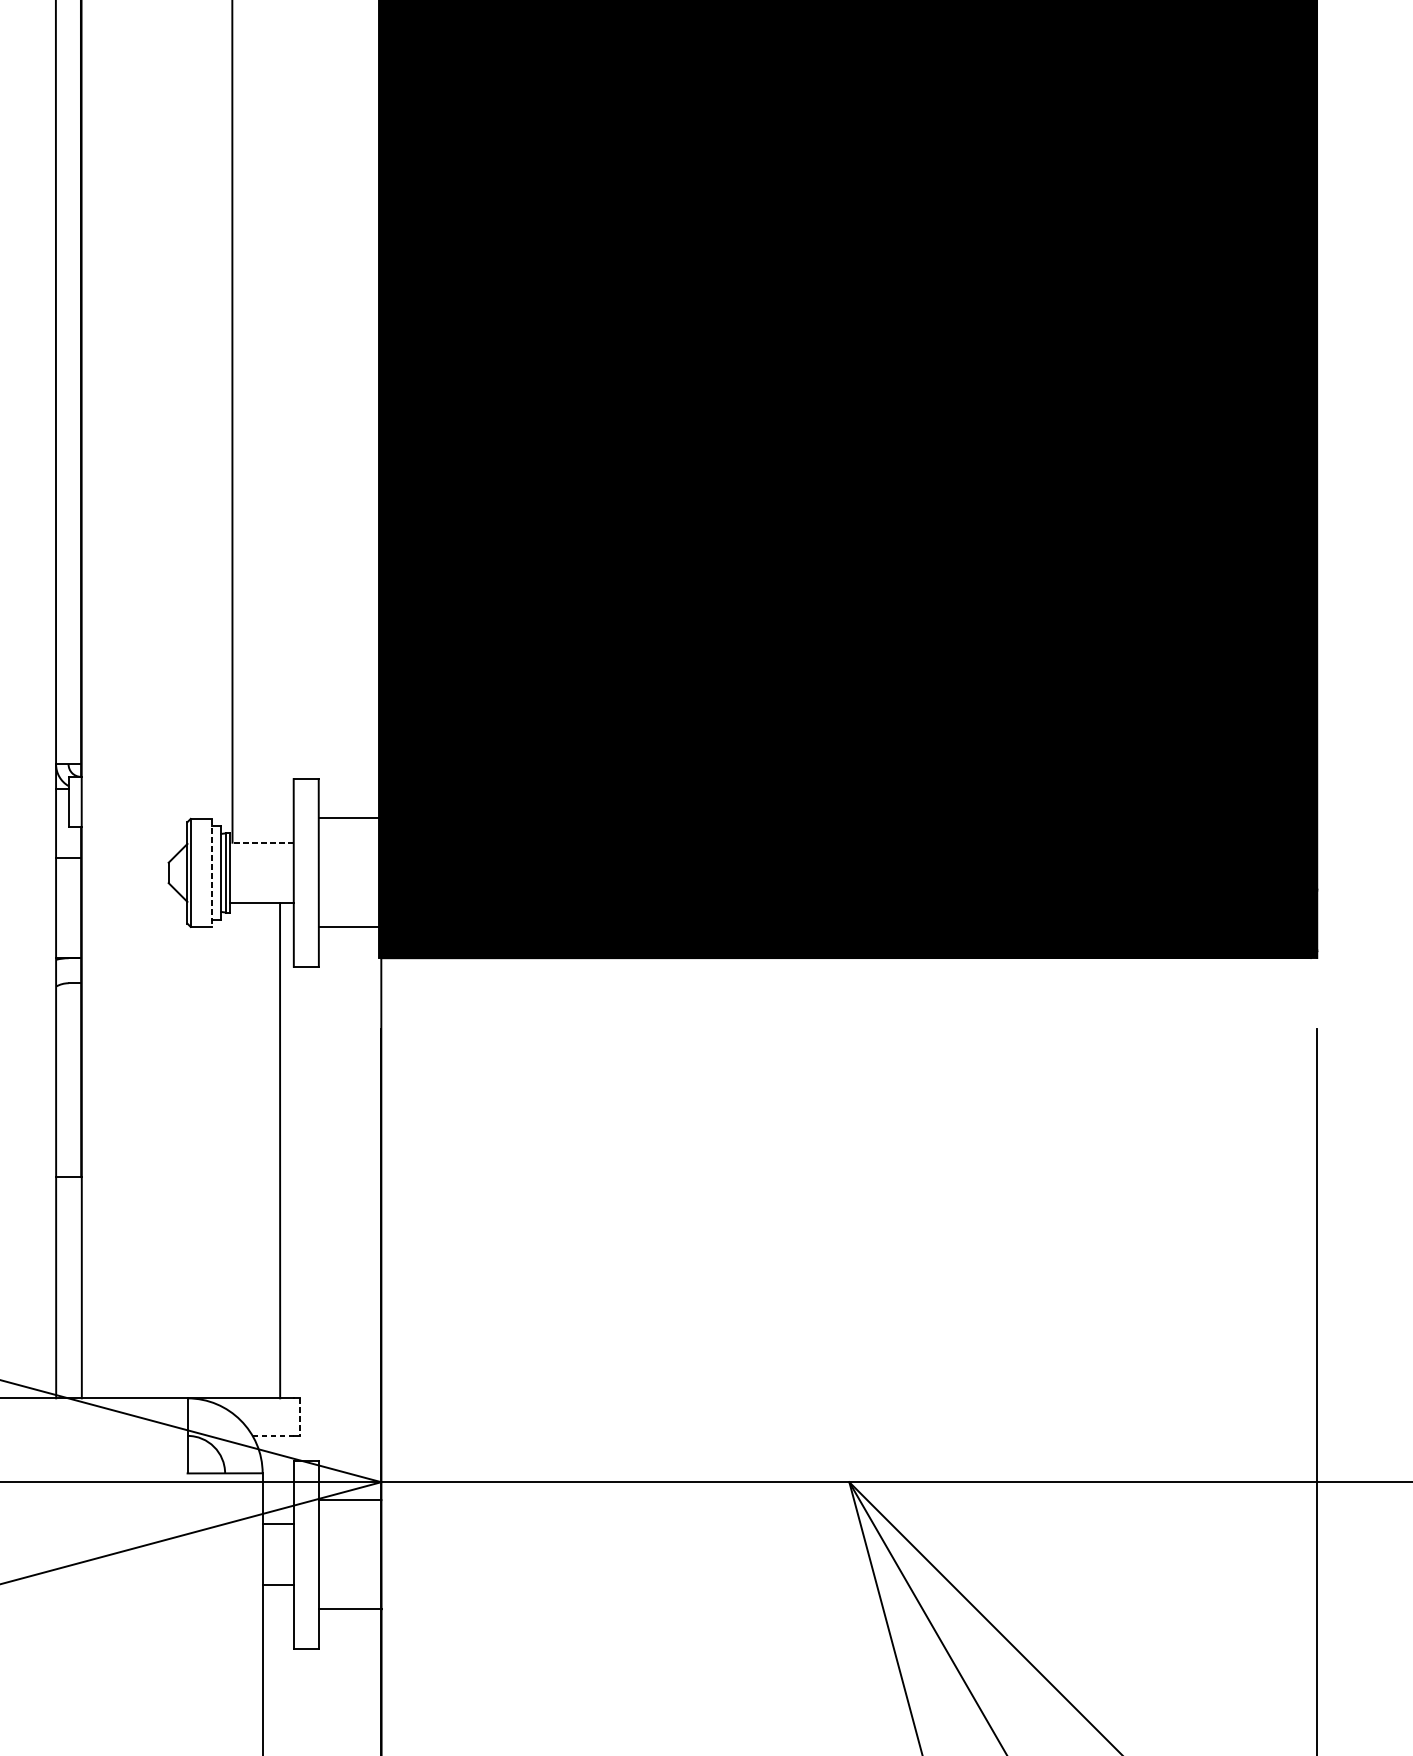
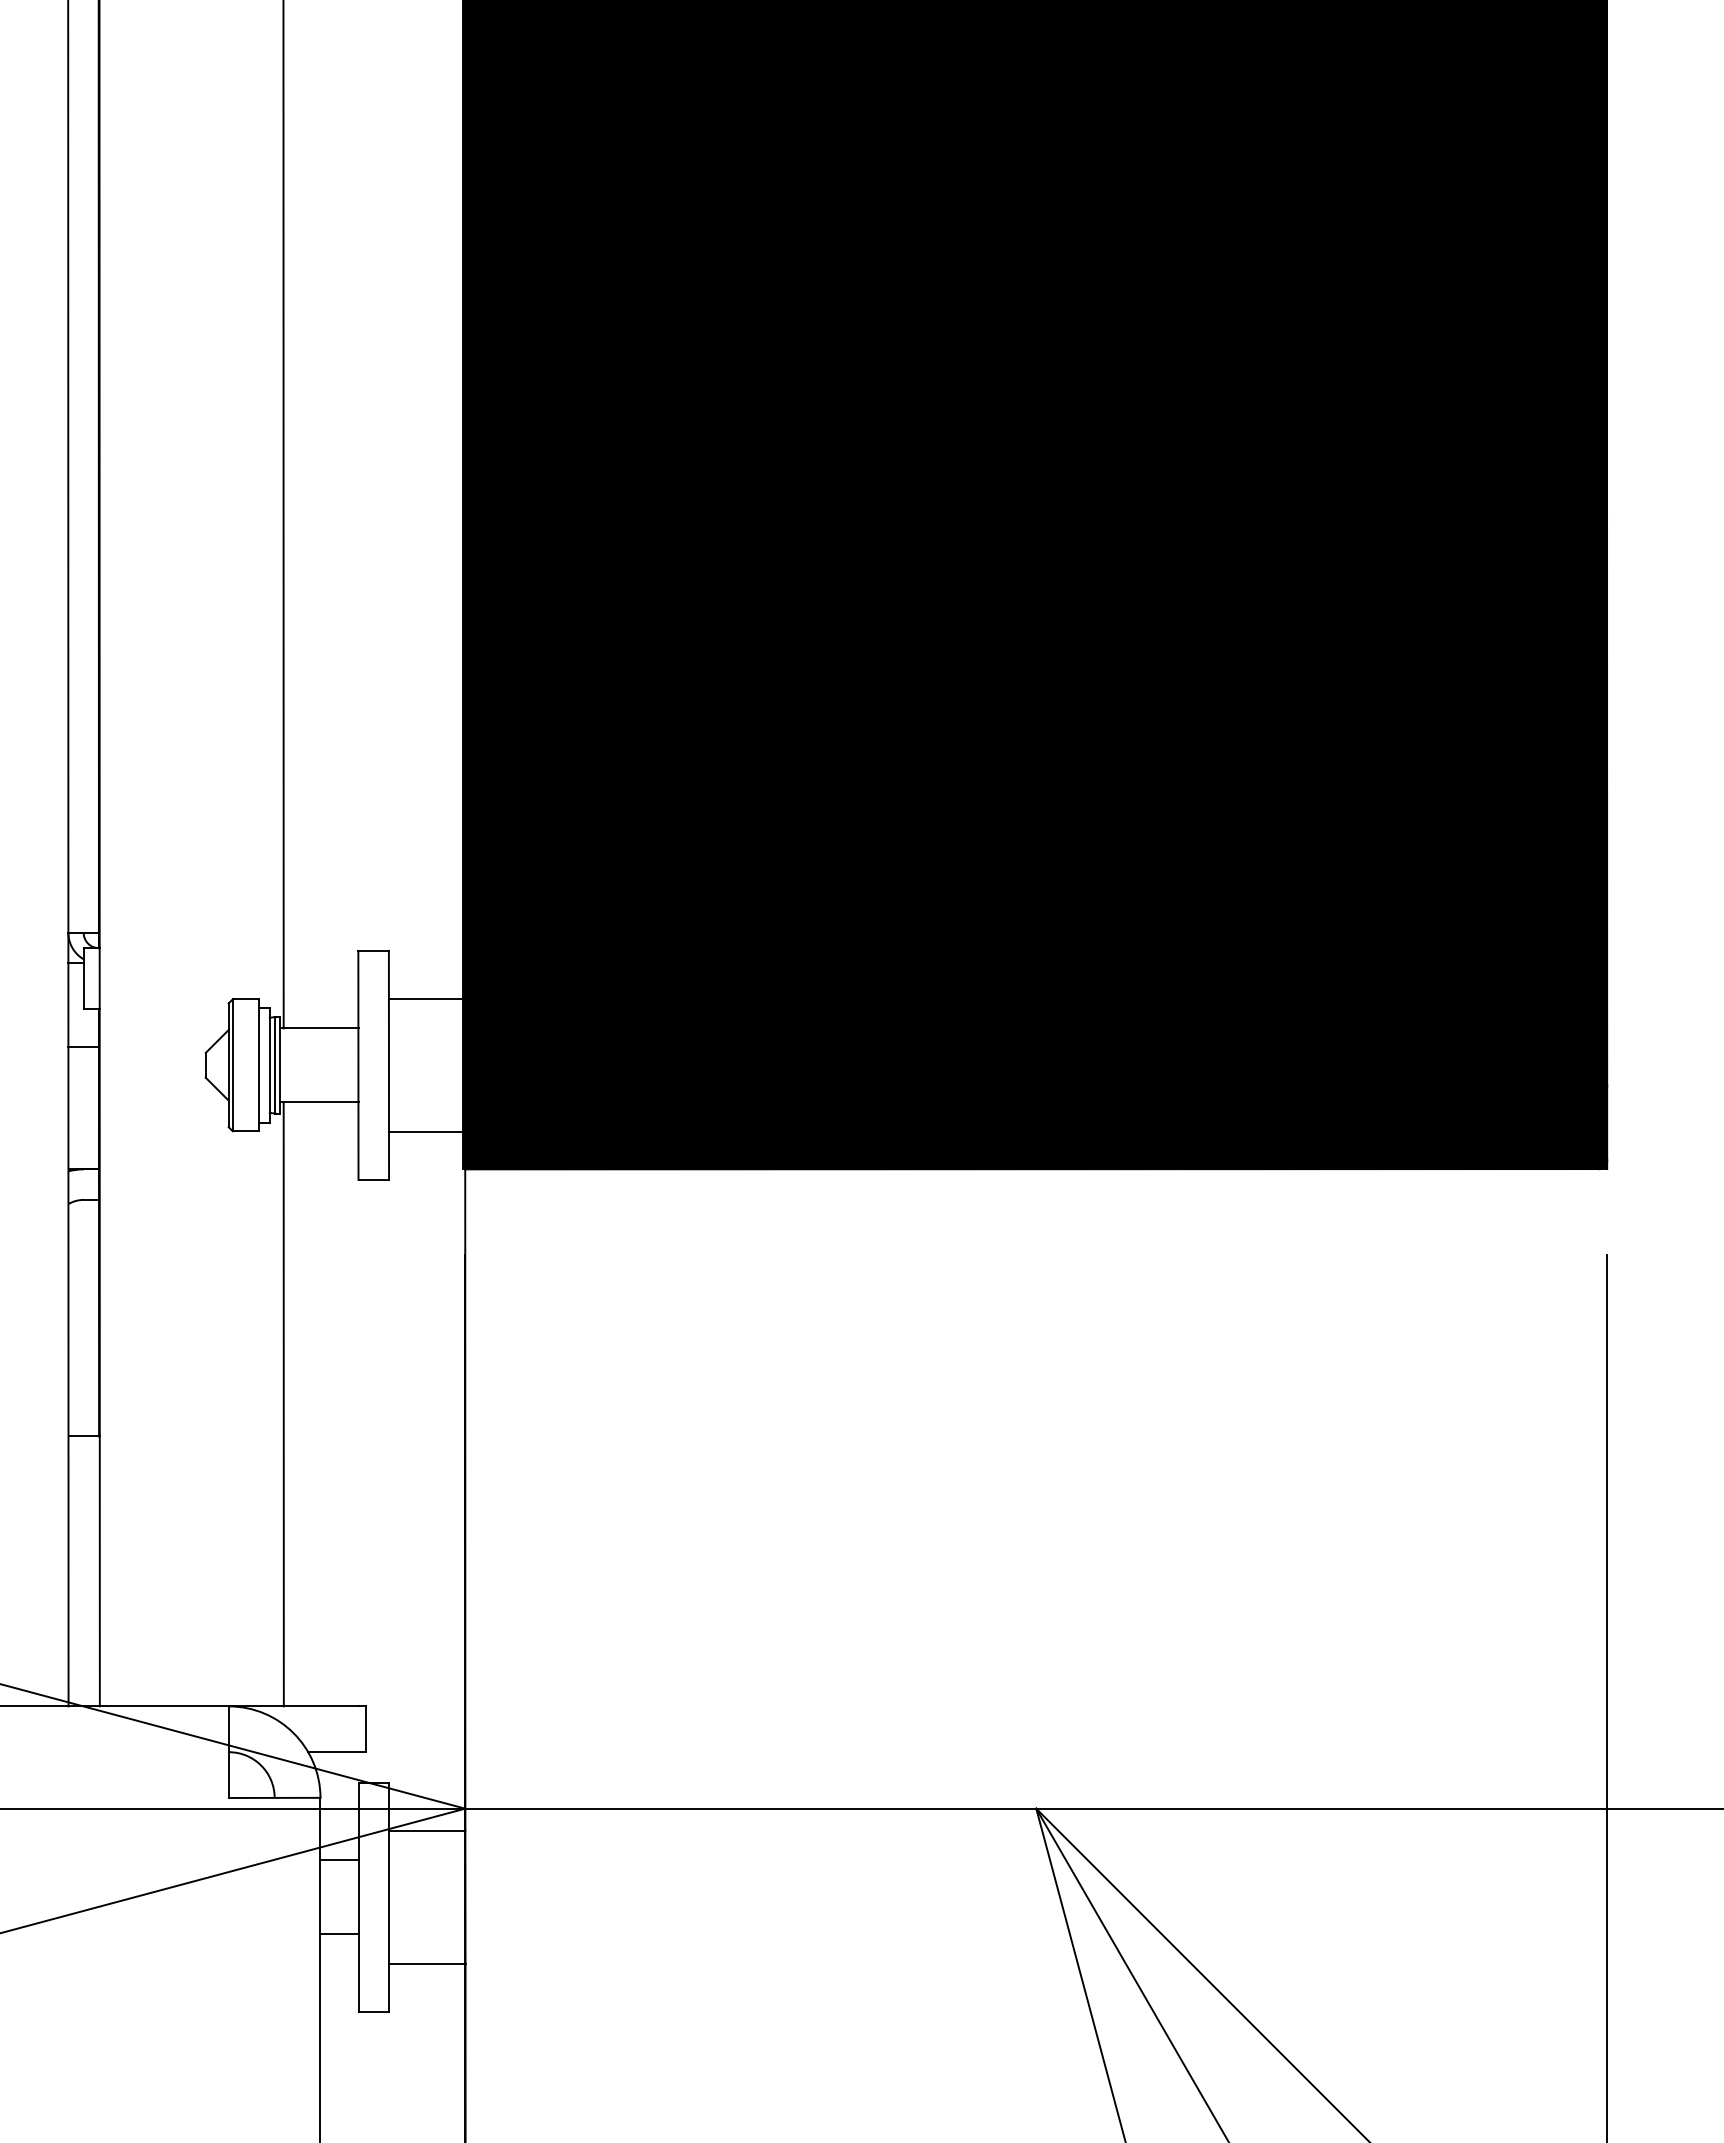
line: (261, 842) -> (318, 1028), dashed -> solid
line: (212, 873) -> (259, 1065), dashed -> solid
line: (279, 1150) -> (283, 1404), moved
line: (300, 1417) -> (366, 1729), dashed -> solid
line: (273, 1436) -> (333, 1752), dashed -> solid

